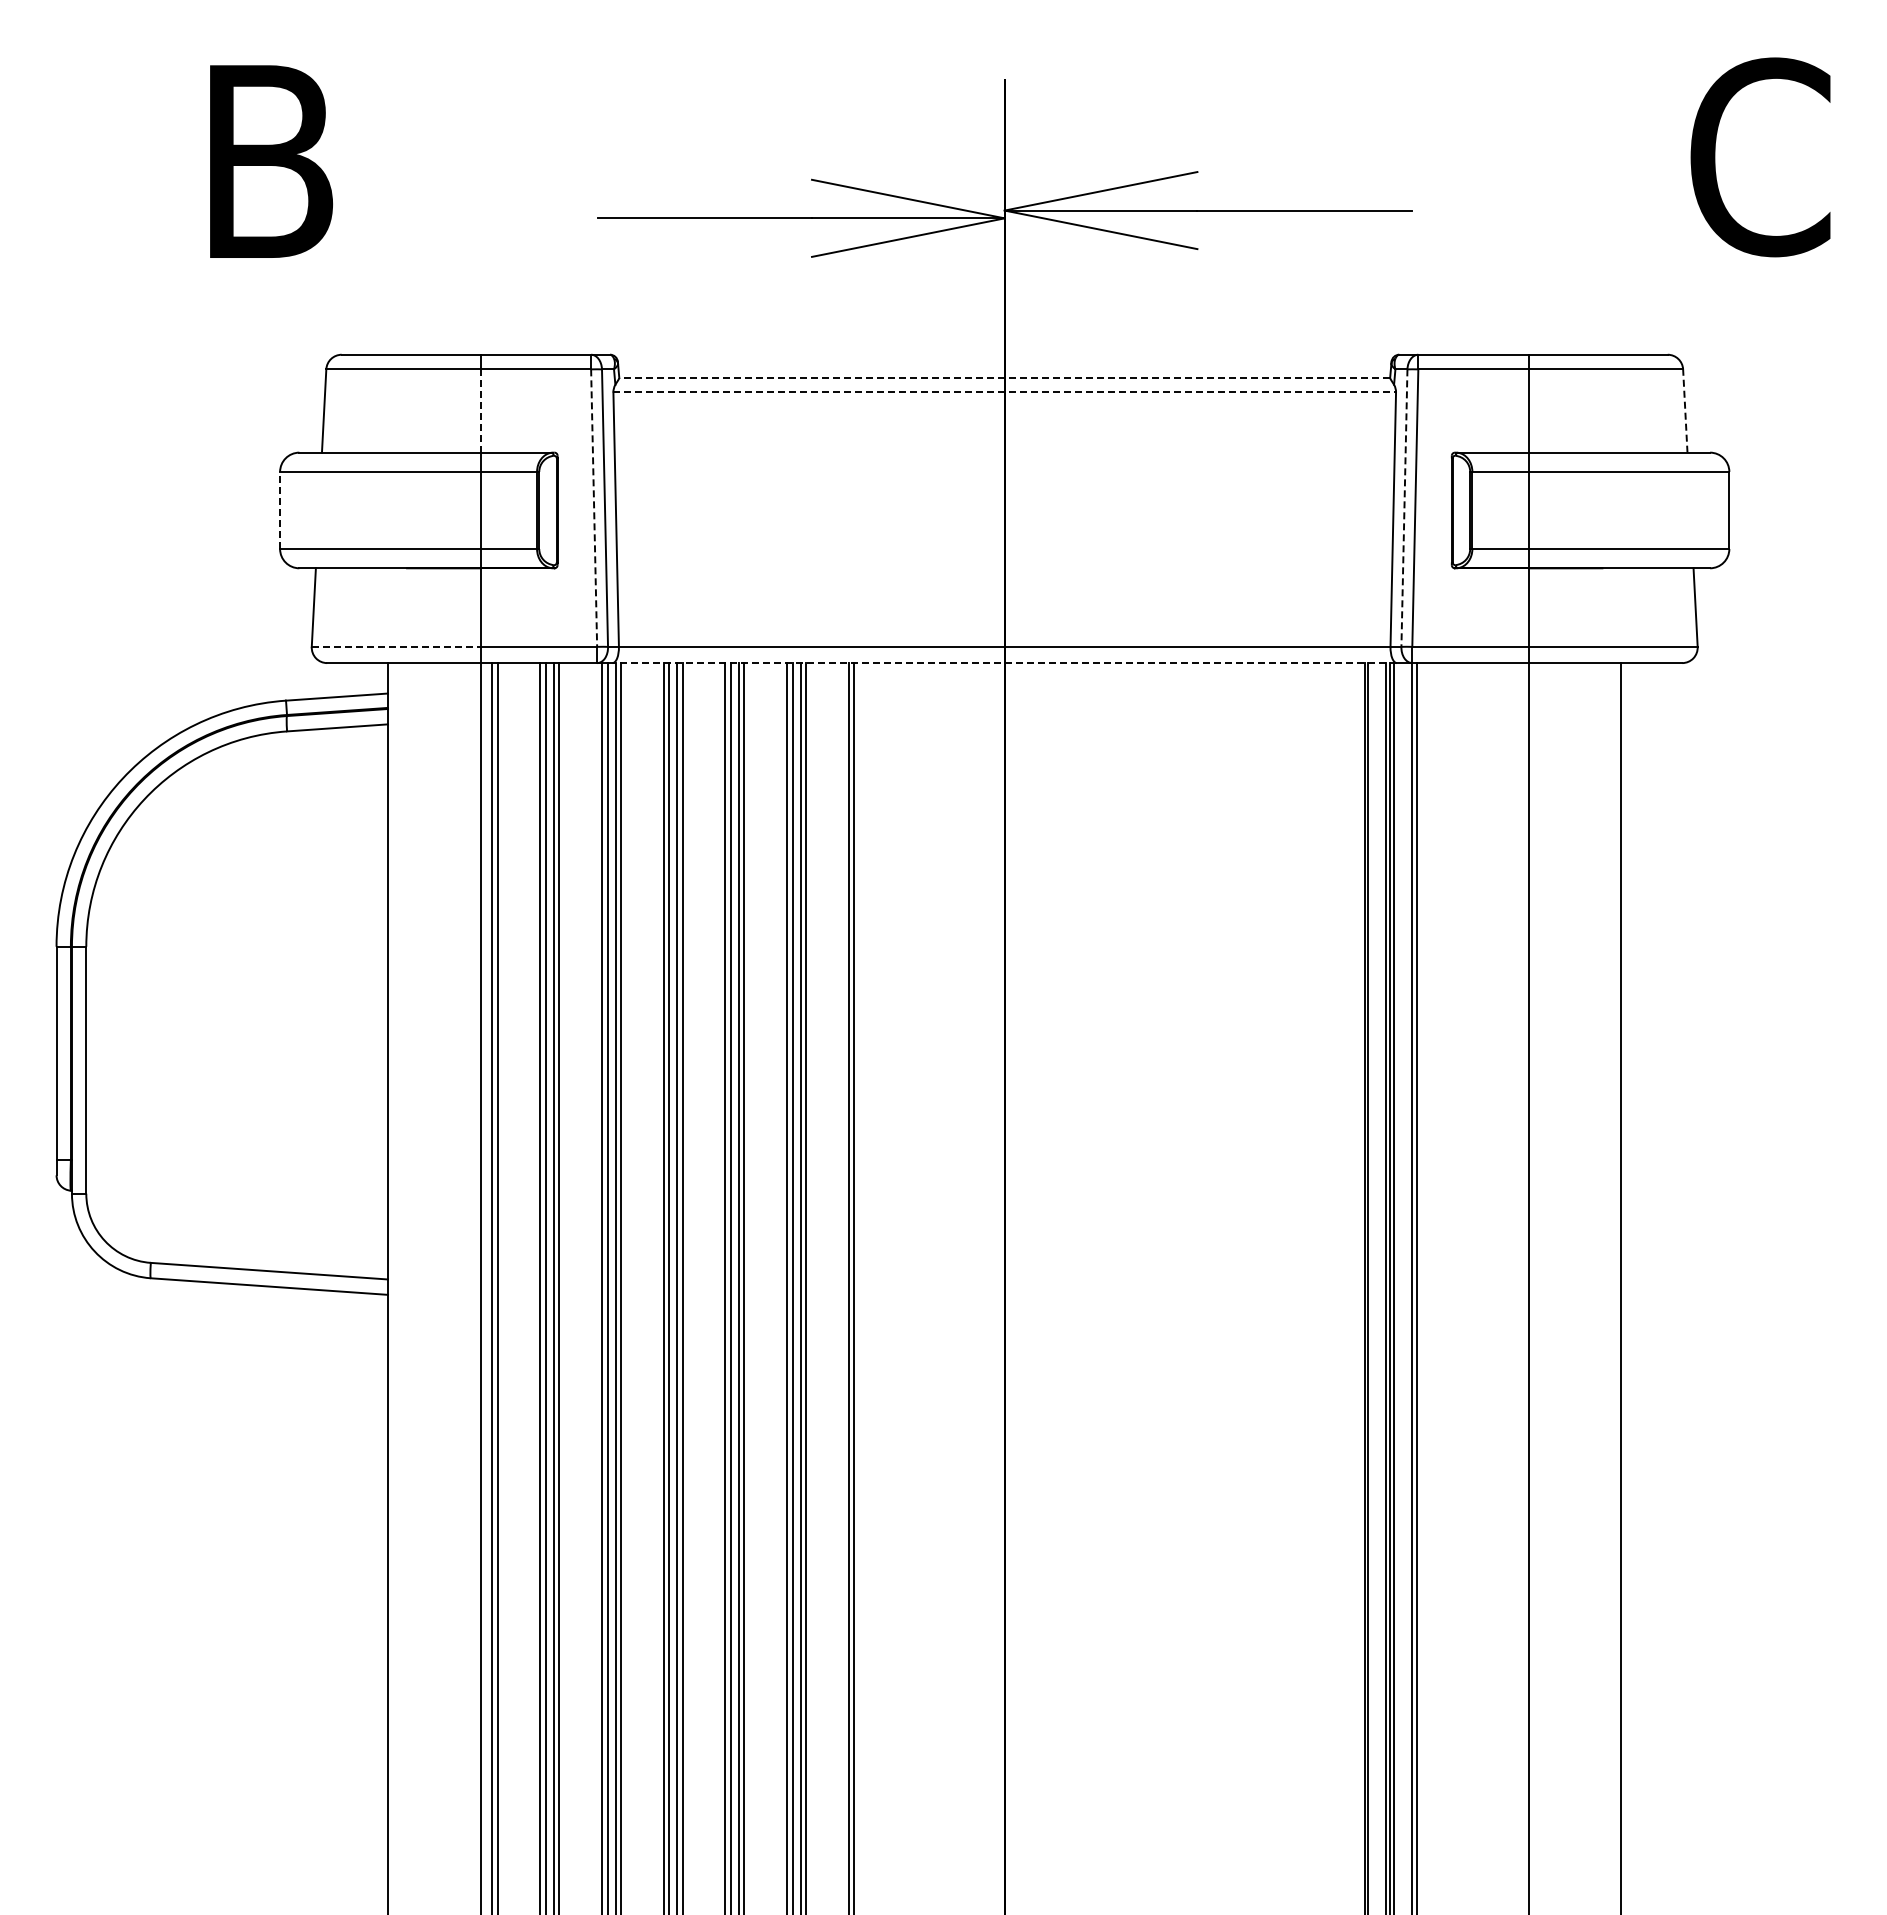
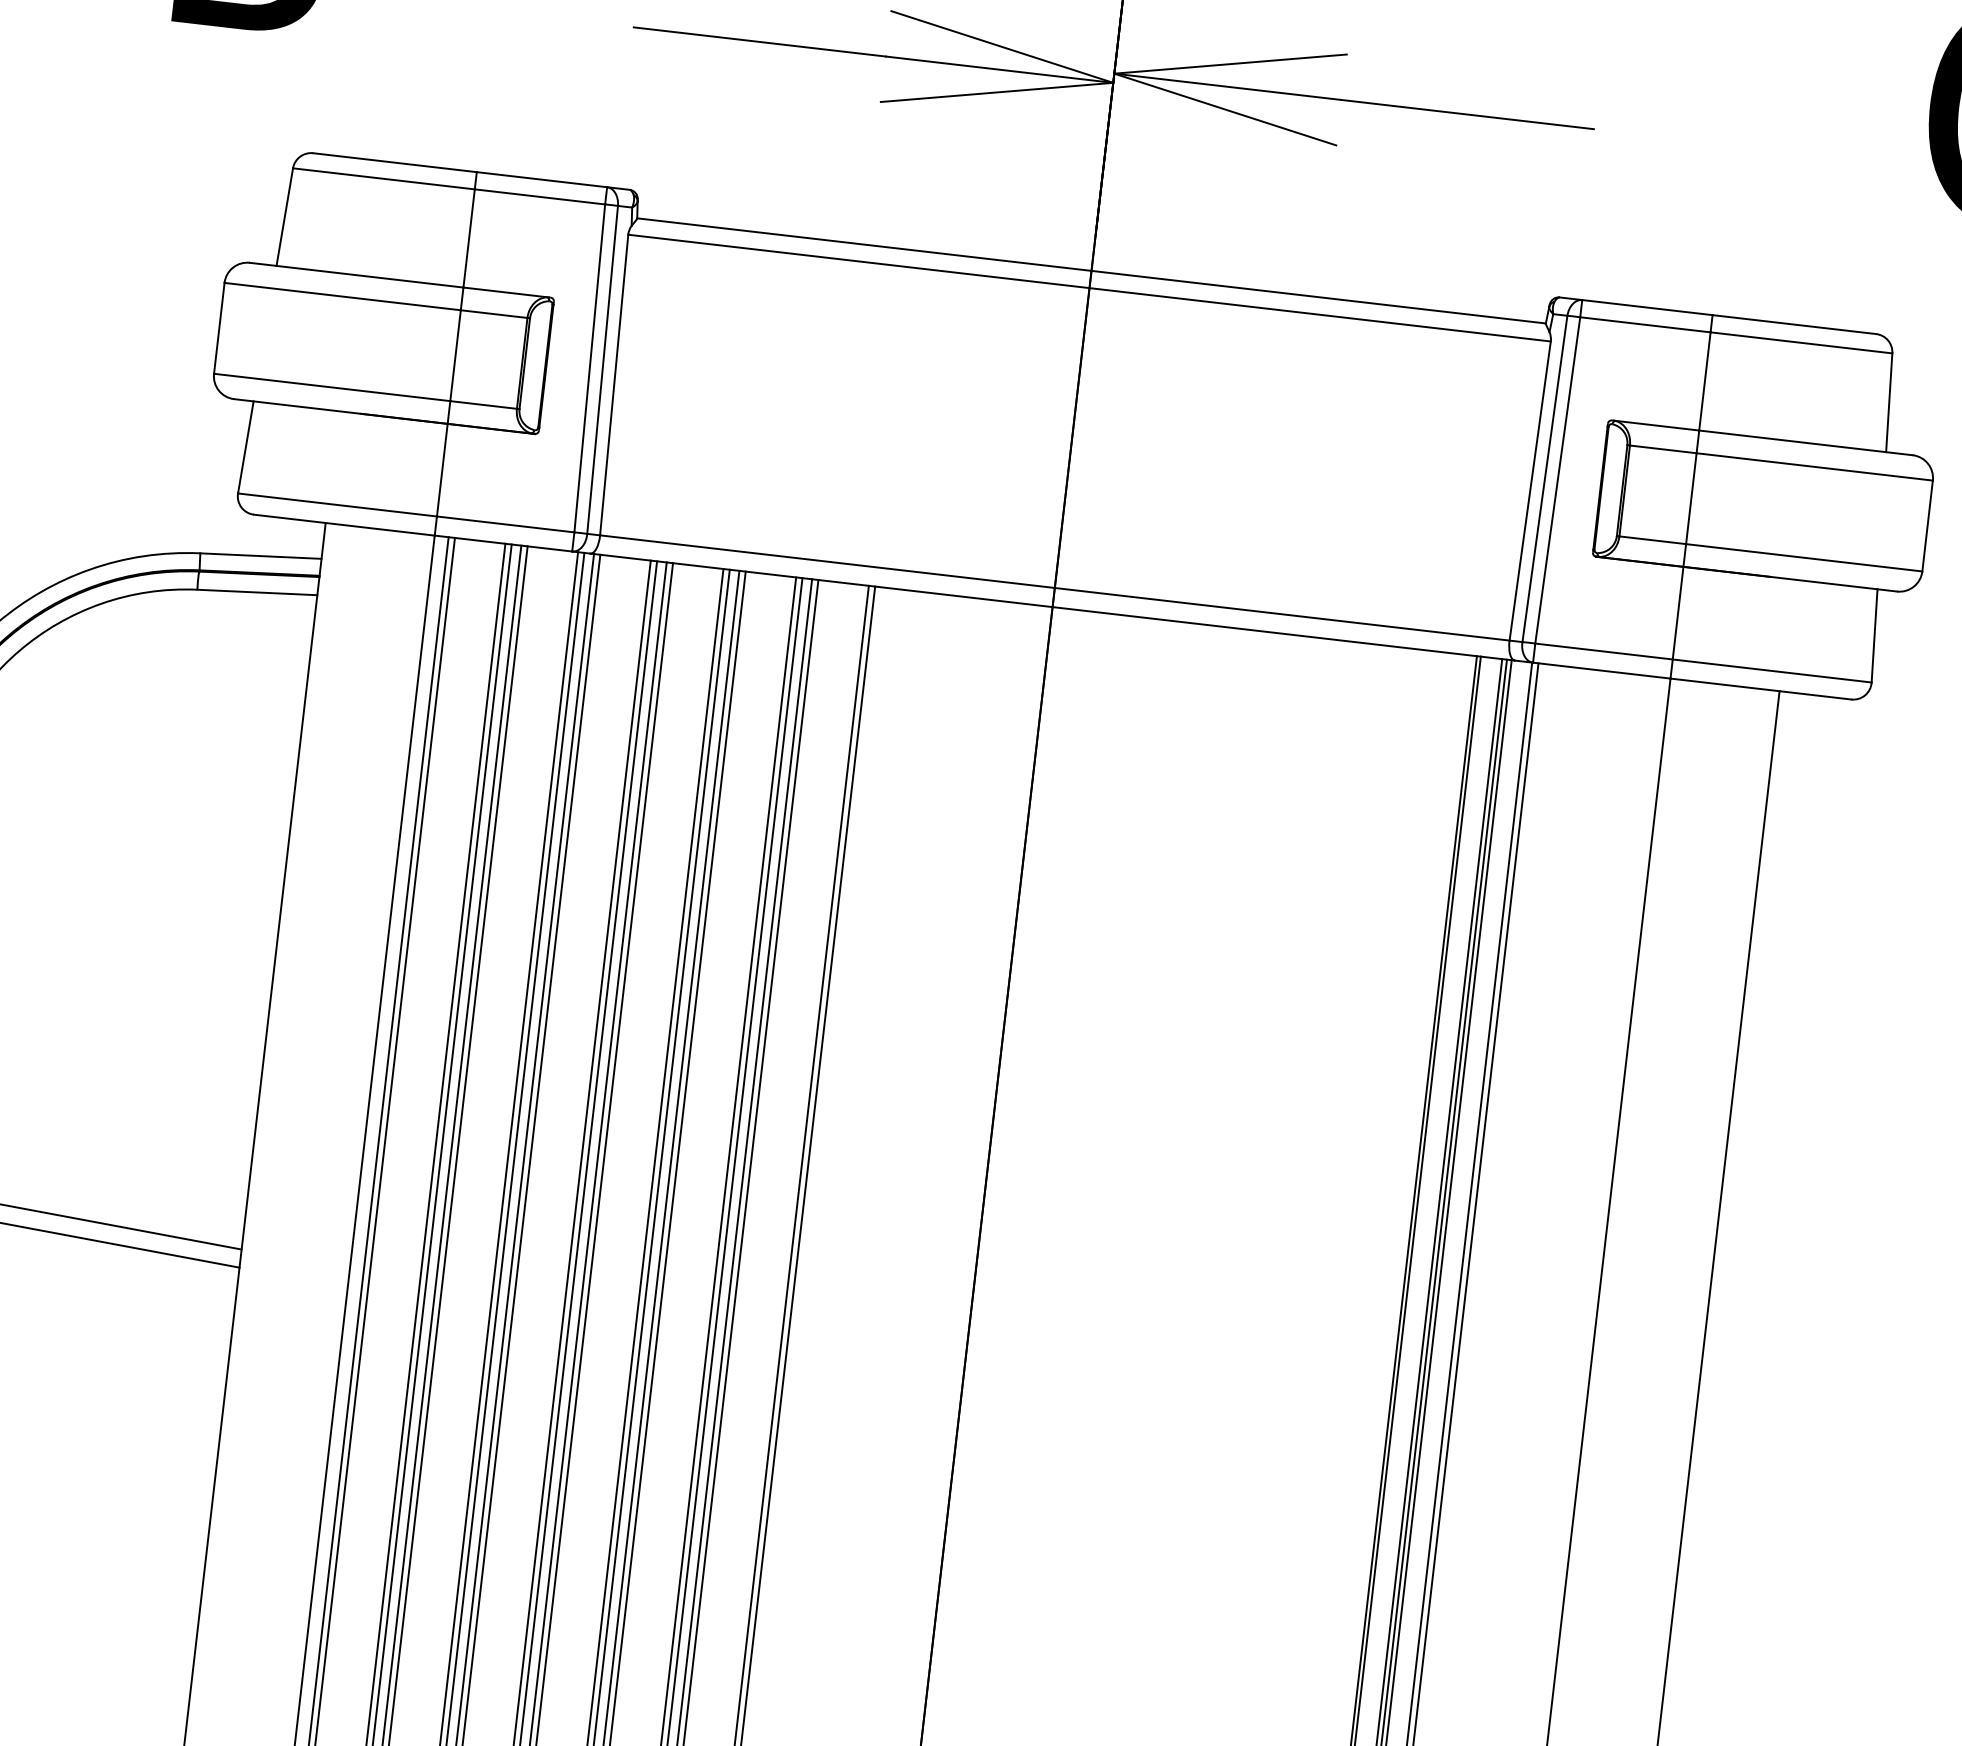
line: (1004, 377) -> (1091, 270), dashed -> solid
line: (1005, 392) -> (1090, 288), dashed -> solid
line: (480, 411) -> (469, 239), dashed -> solid
line: (1685, 411) -> (1889, 403), dashed -> solid
line: (594, 508) -> (590, 368), dashed -> solid
line: (1404, 508) -> (1544, 479), dashed -> solid
line: (280, 510) -> (219, 328), dashed -> solid
line: (396, 646) -> (337, 504), dashed -> solid
line: (1004, 663) -> (1052, 607), dashed -> solid

